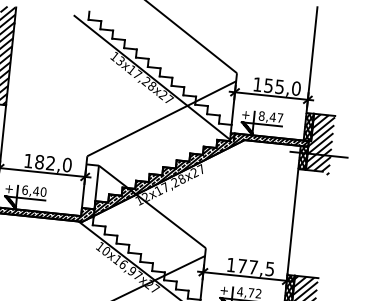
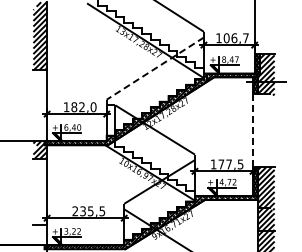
text: (281, 87) -> (235, 38), 155,0 -> 106,7
line: (161, 118) -> (155, 68), solid -> dashed
line: (293, 222) -> (253, 130), solid -> dashed

